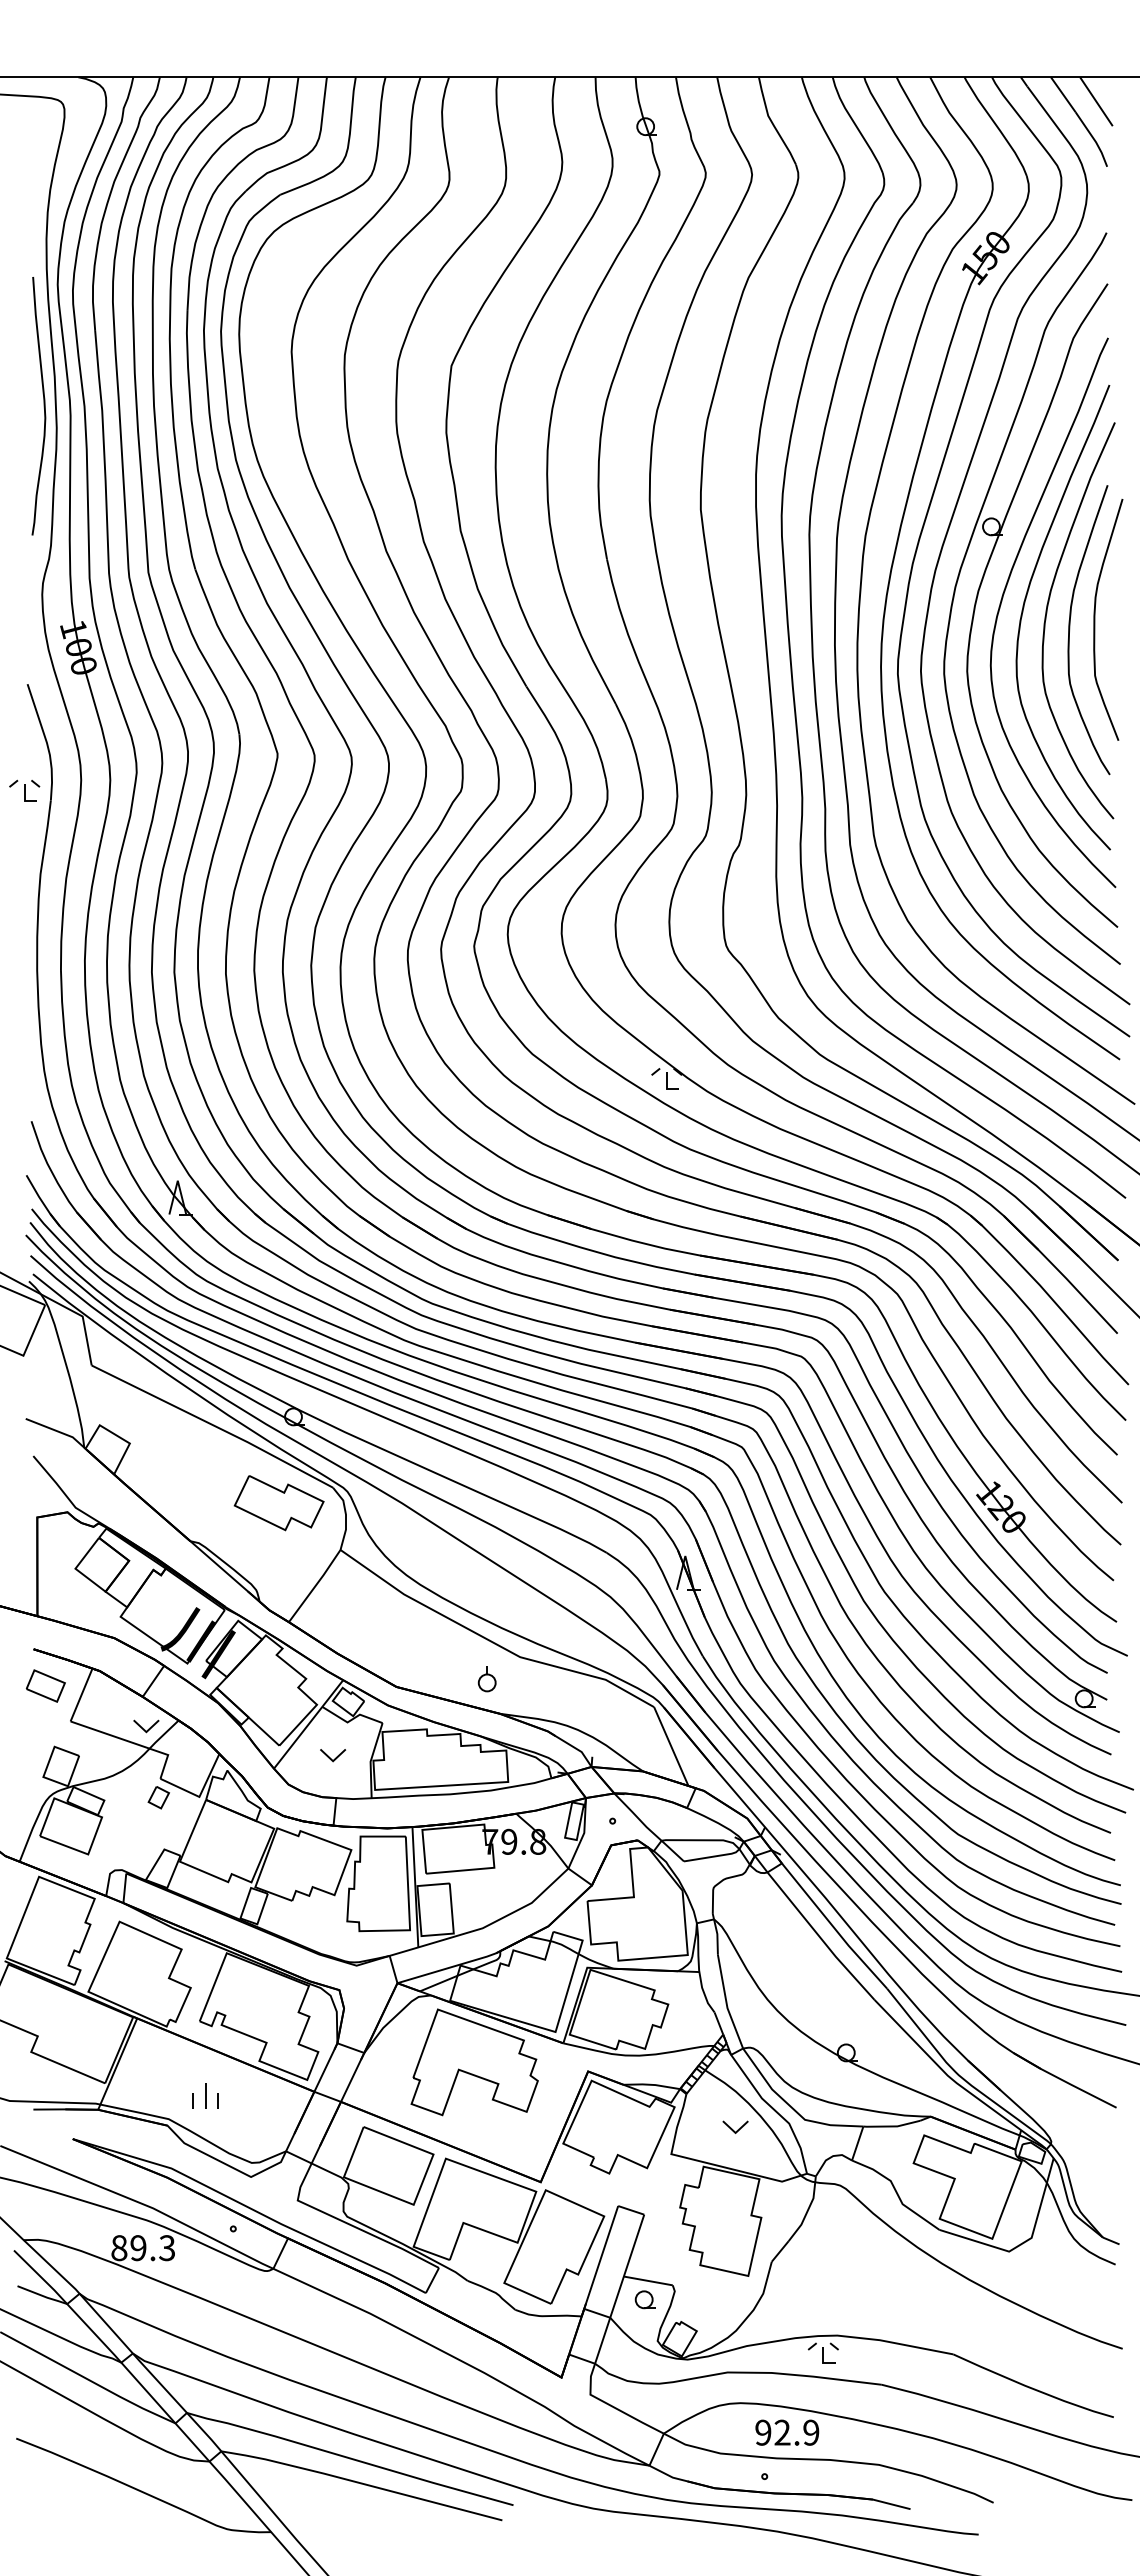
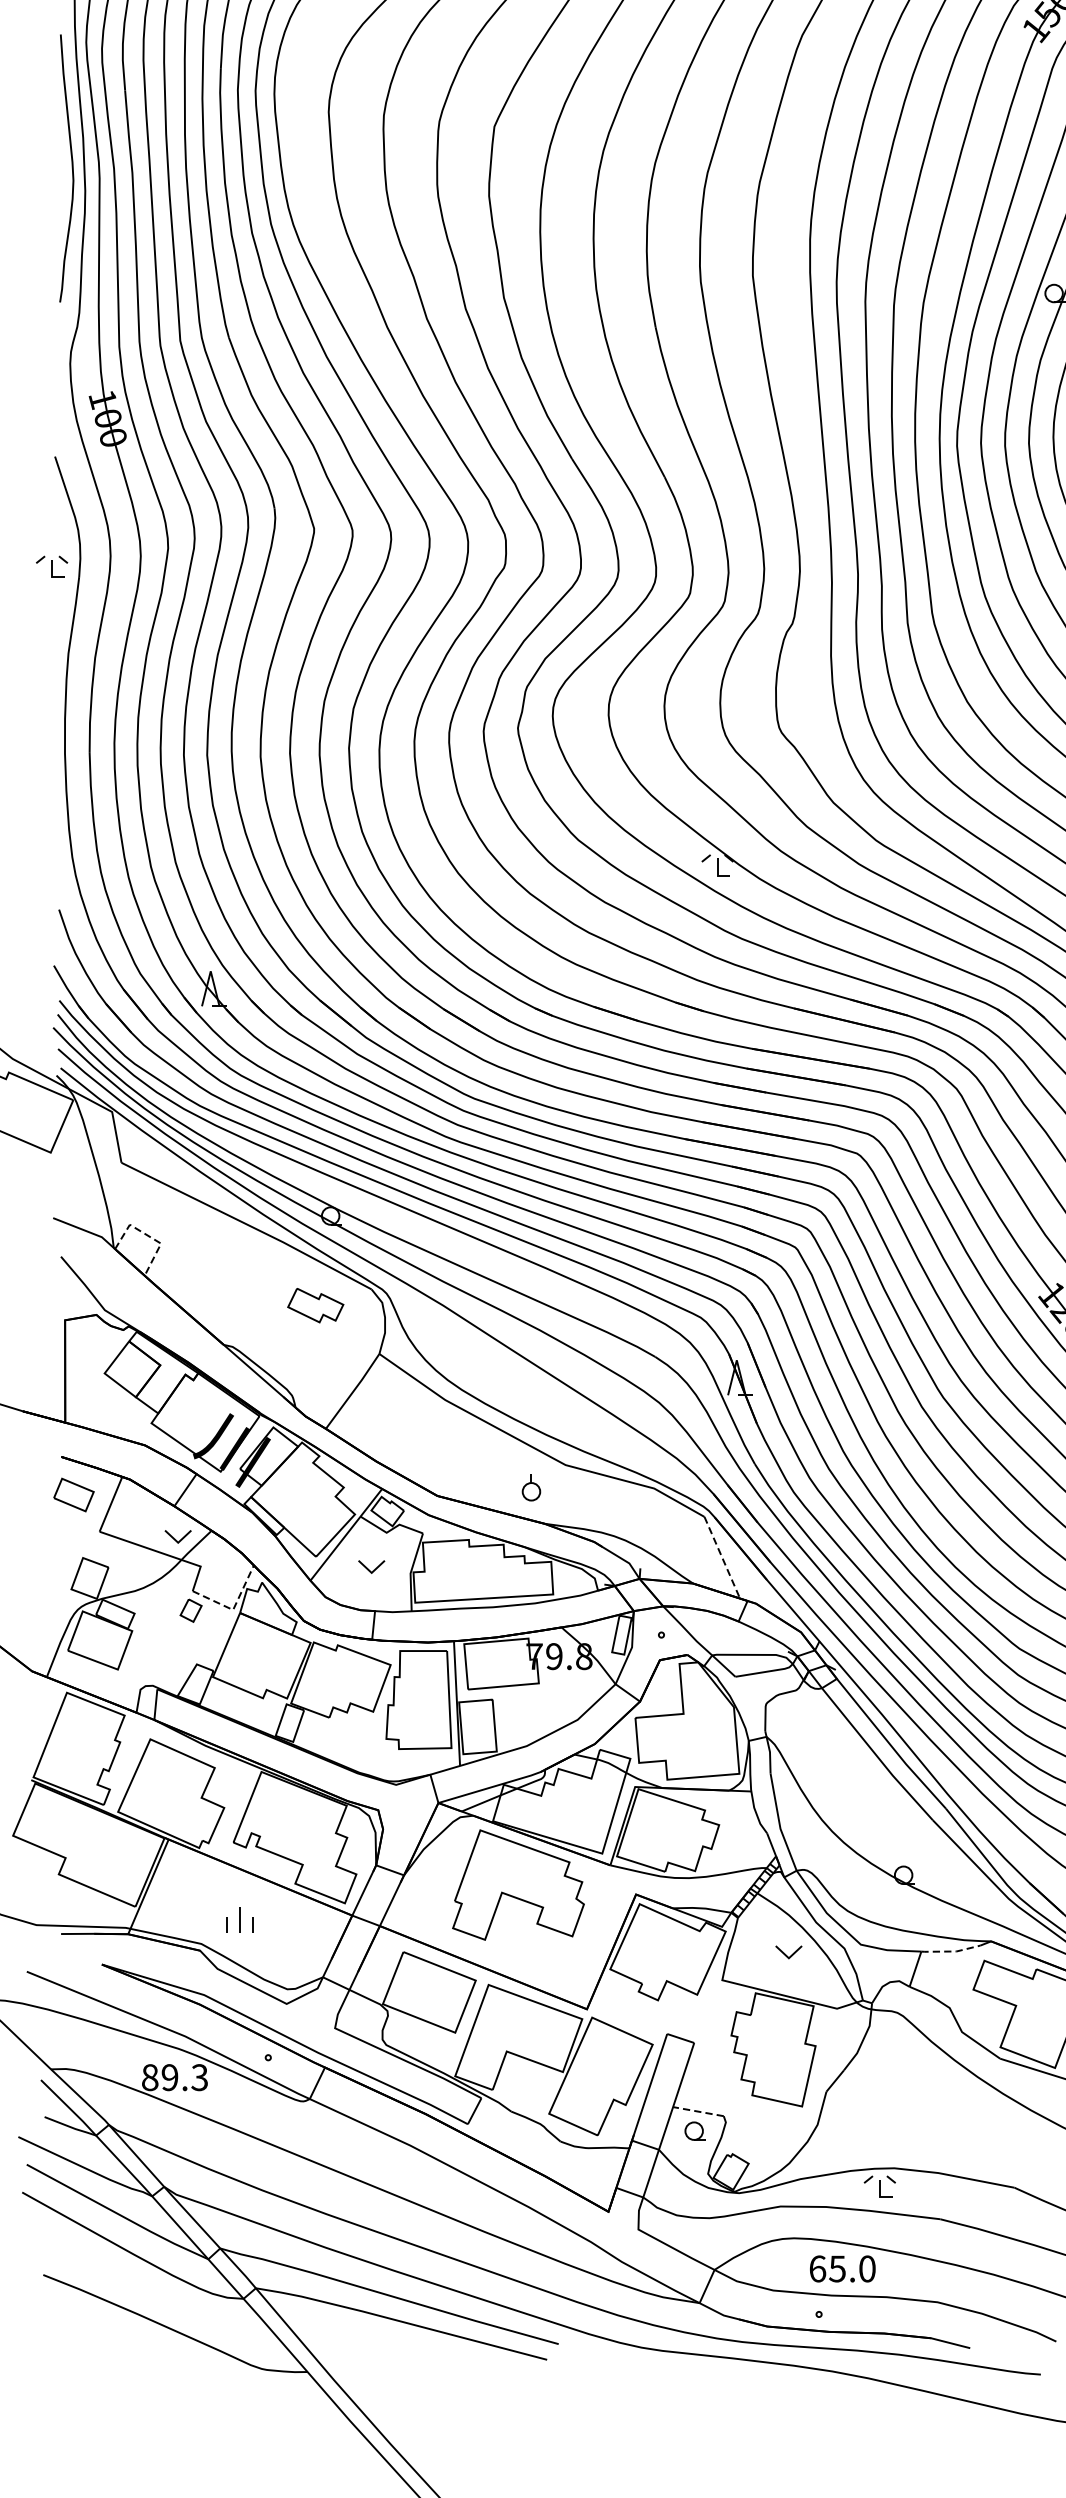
line: (118, 1436) -> (149, 1236), solid -> dashed
part: (278, 1503) -> (315, 1305), size x0.6
line: (671, 1746) -> (722, 1557), solid -> dashed
line: (200, 1795) -> (234, 1608), solid -> dashed
line: (892, 2126) -> (951, 1951), solid -> dashed
line: (648, 2280) -> (698, 2111), solid -> dashed
text: (787, 2432) -> (842, 2268), 92.9 -> 65.0

